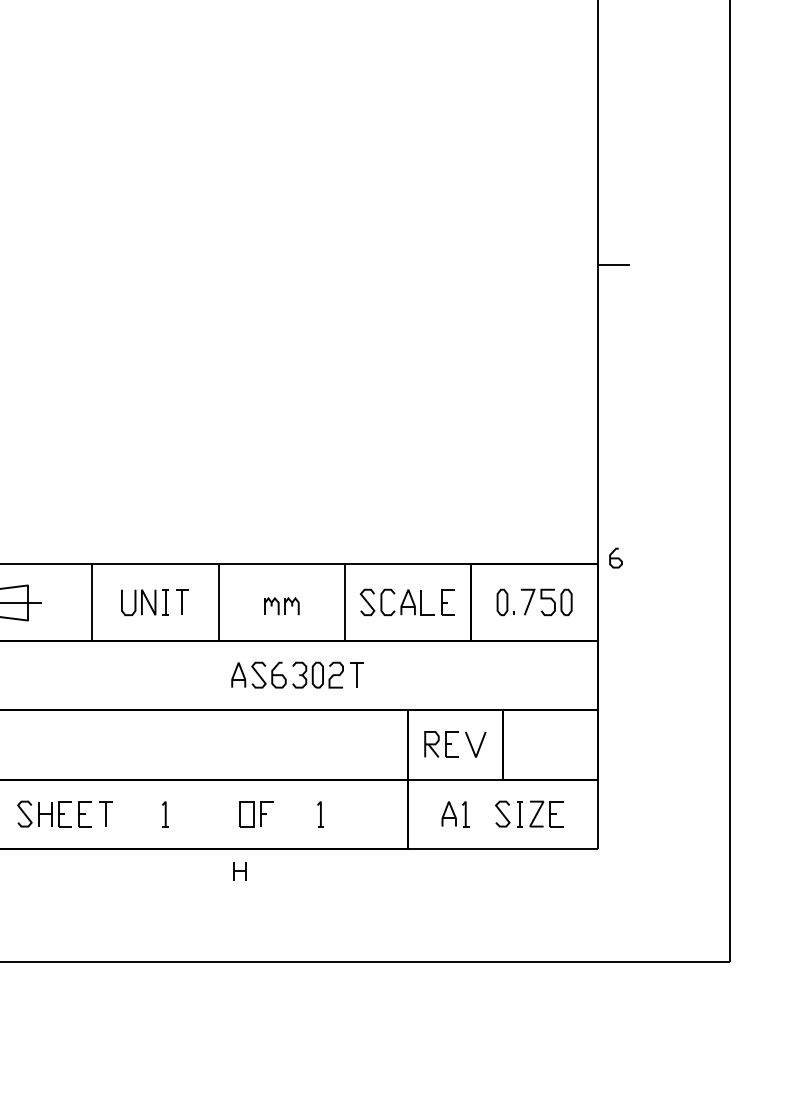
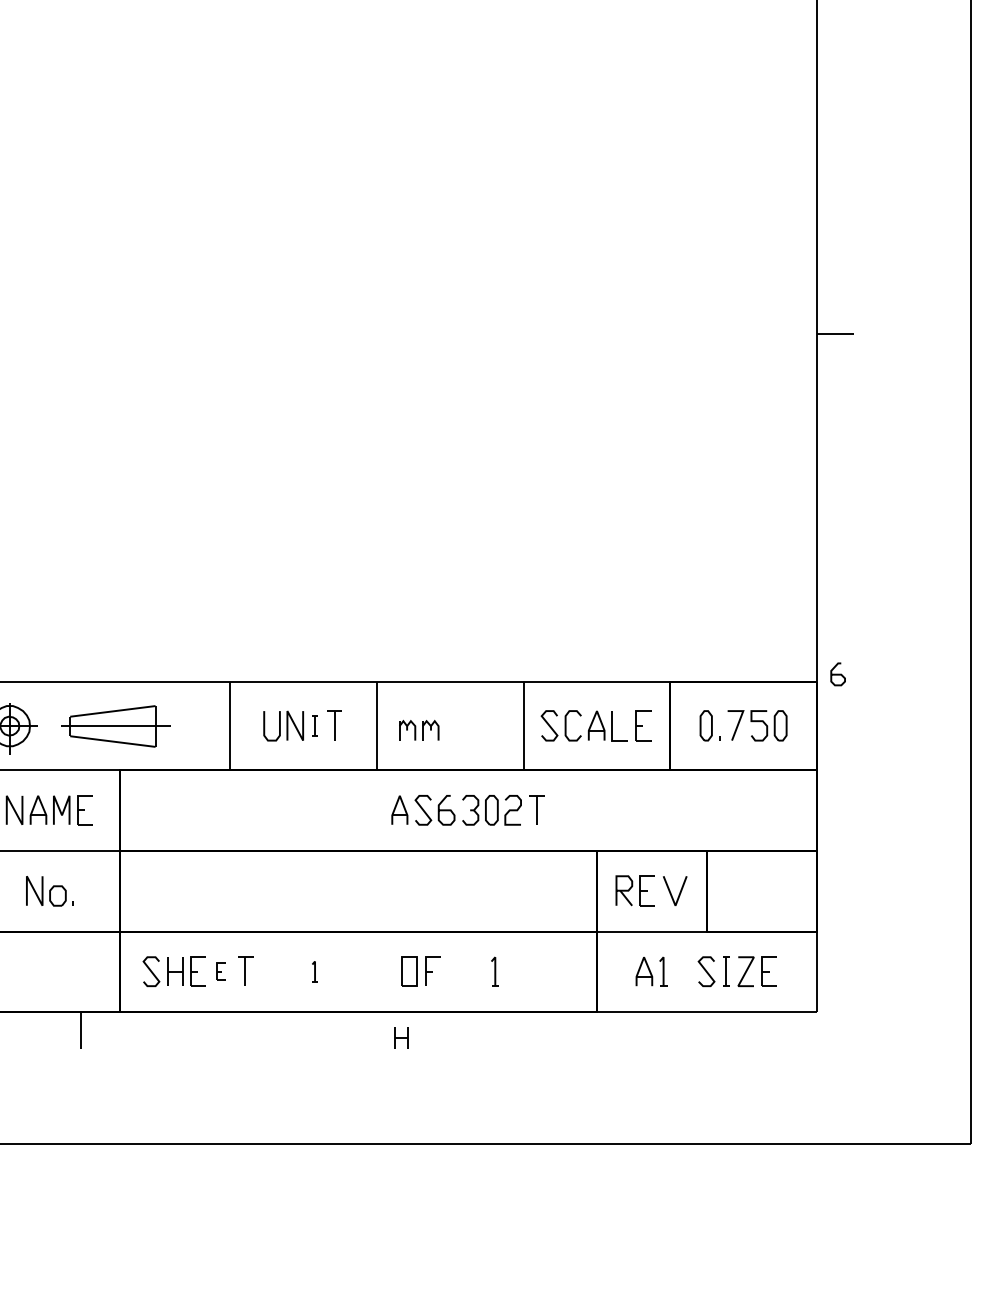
part: (165, 602) -> (314, 725), size x0.7
part: (282, 605) -> (419, 729), moved
part: (85, 813) -> (221, 971), size x0.6
part: (165, 813) -> (314, 971), size x0.7

